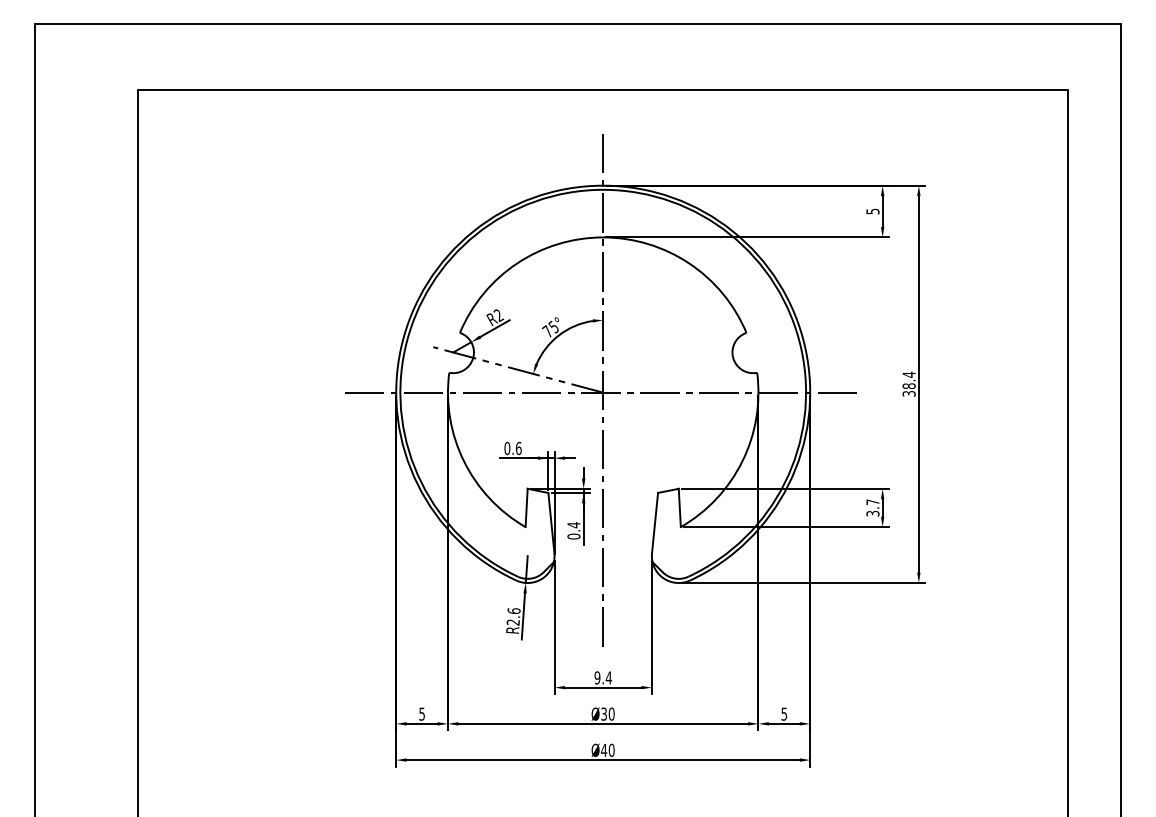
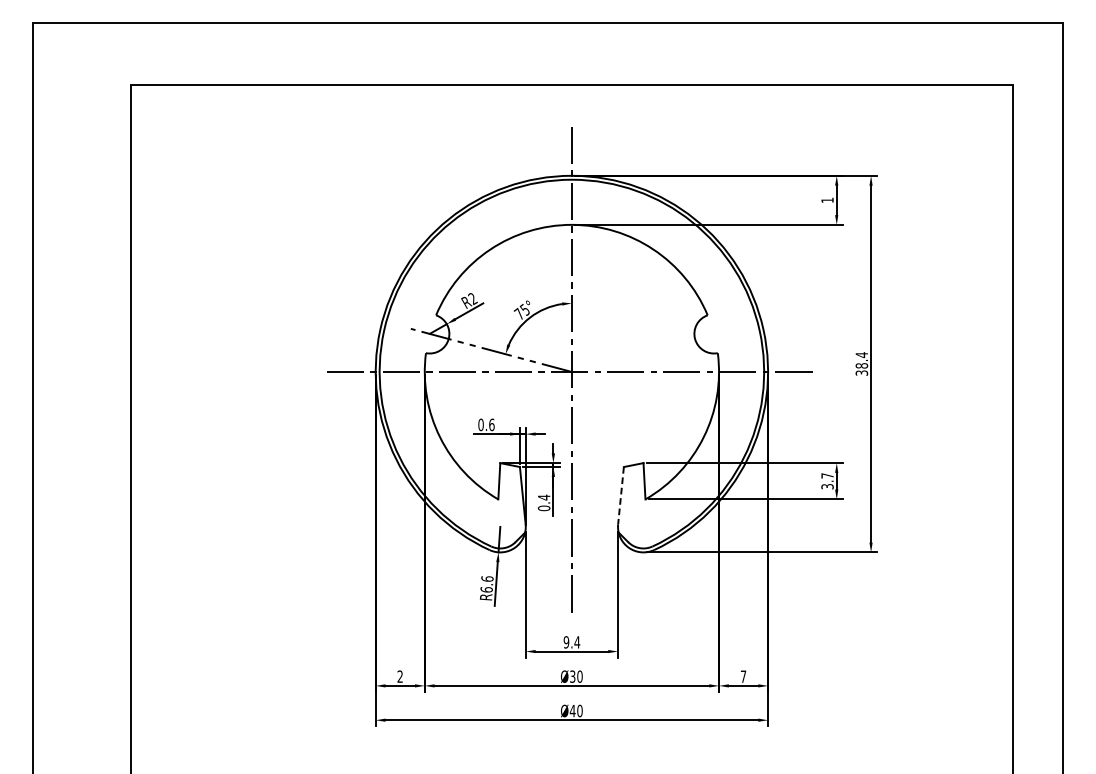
text: (872, 211) -> (827, 200), 5 -> 1
line: (654, 523) -> (620, 495), solid -> dashed
text: (512, 622) -> (485, 589), R2.6 -> R6.6
text: (421, 713) -> (399, 676), 5 -> 2
text: (784, 713) -> (743, 676), 5 -> 7

